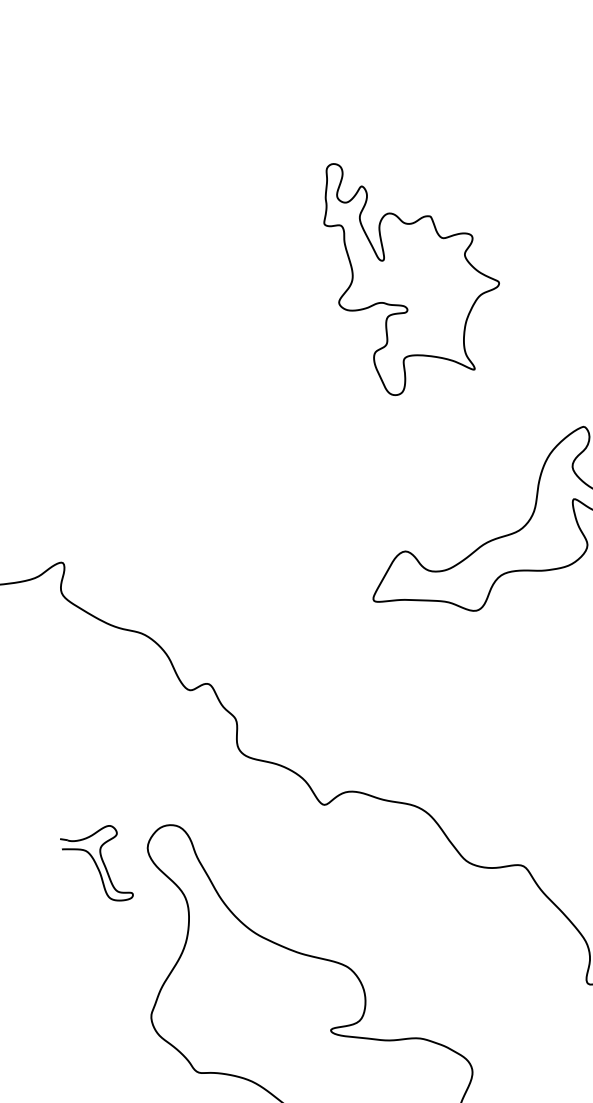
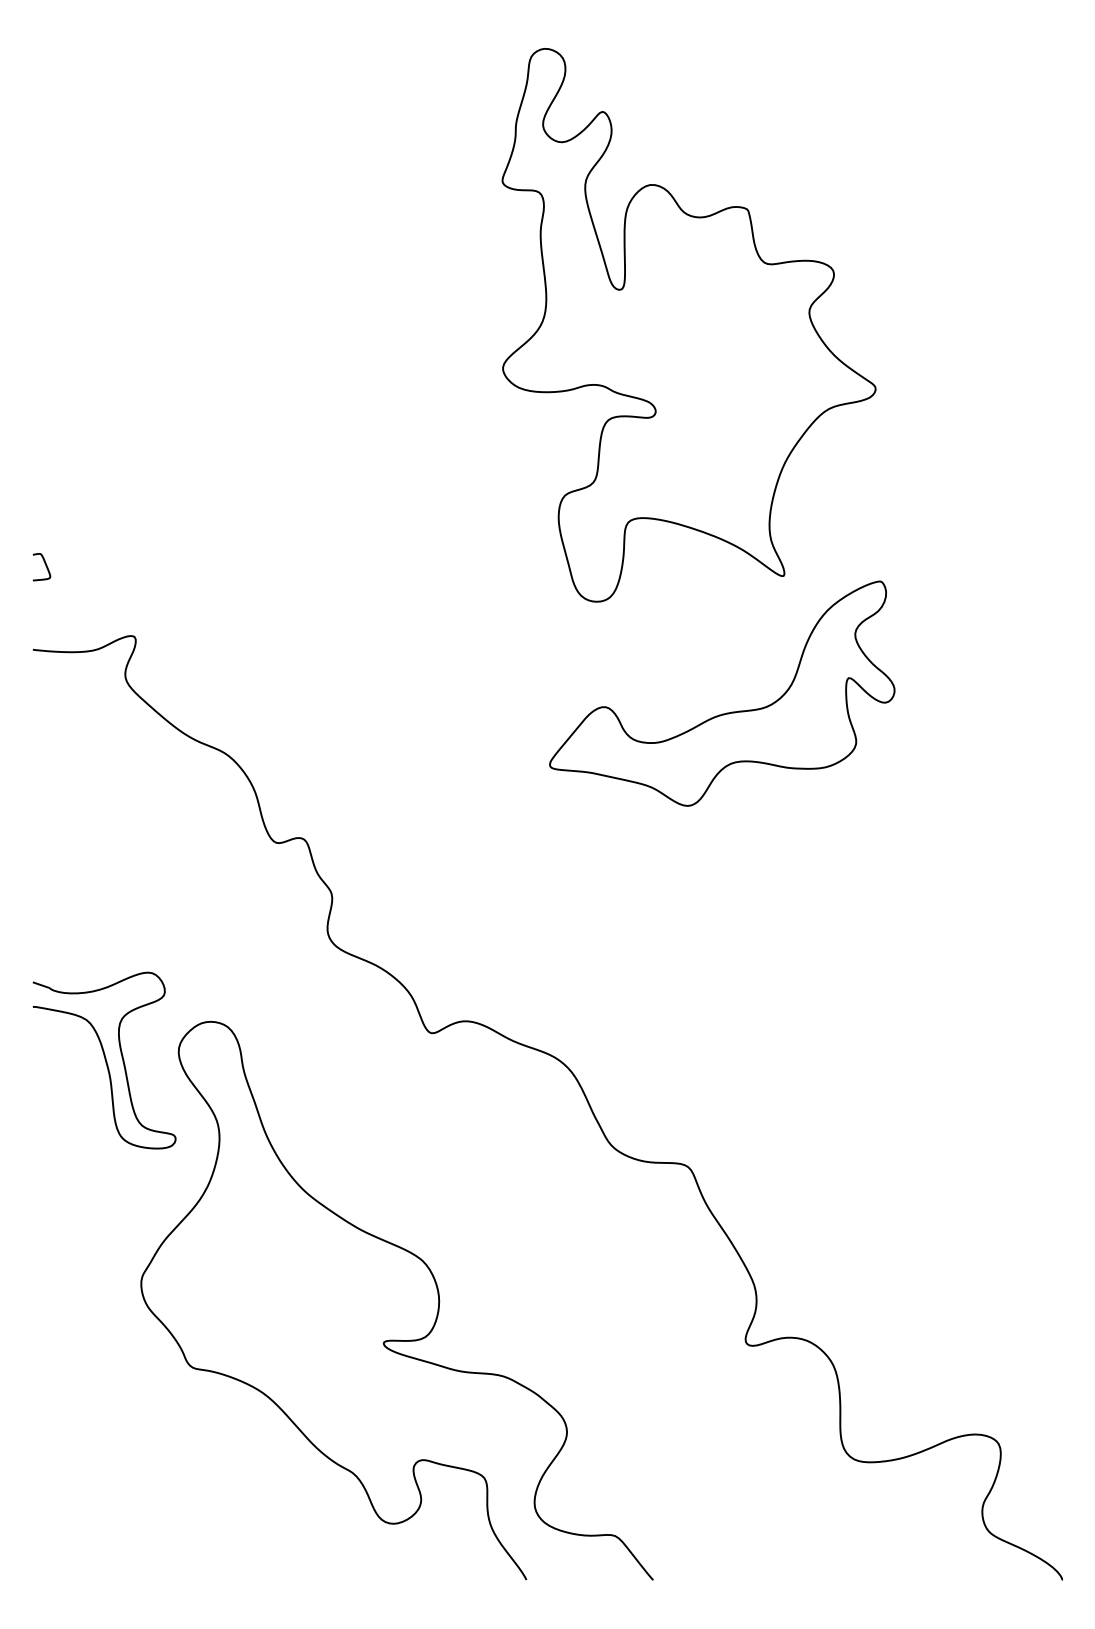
part: (414, 270) -> (688, 325), size x1.67
part: (96, 866) -> (104, 1060), size x1.67

